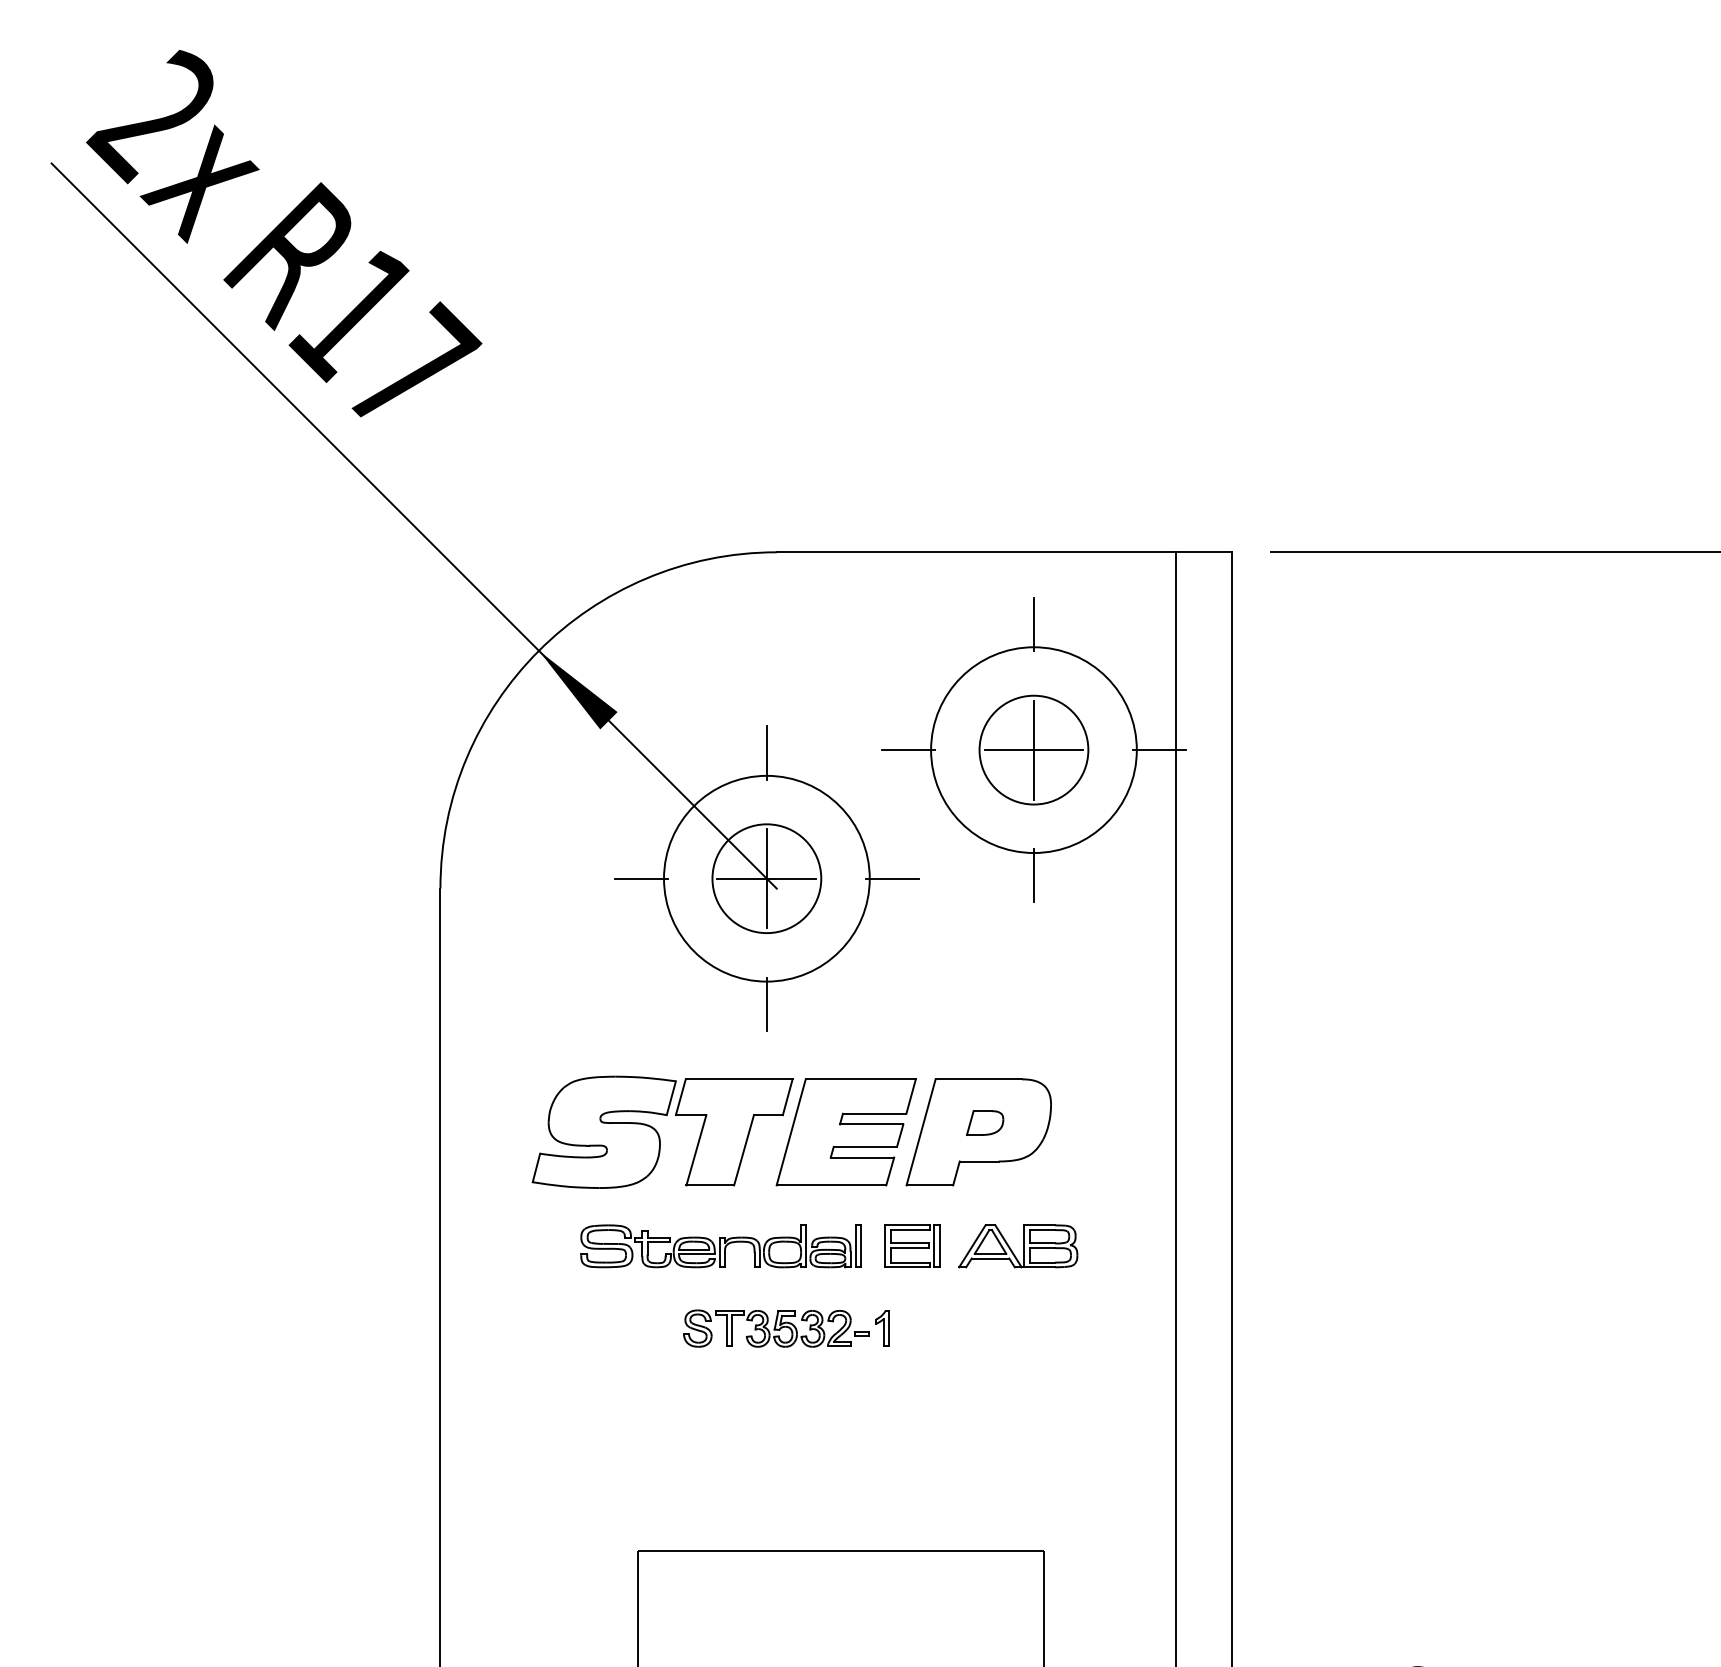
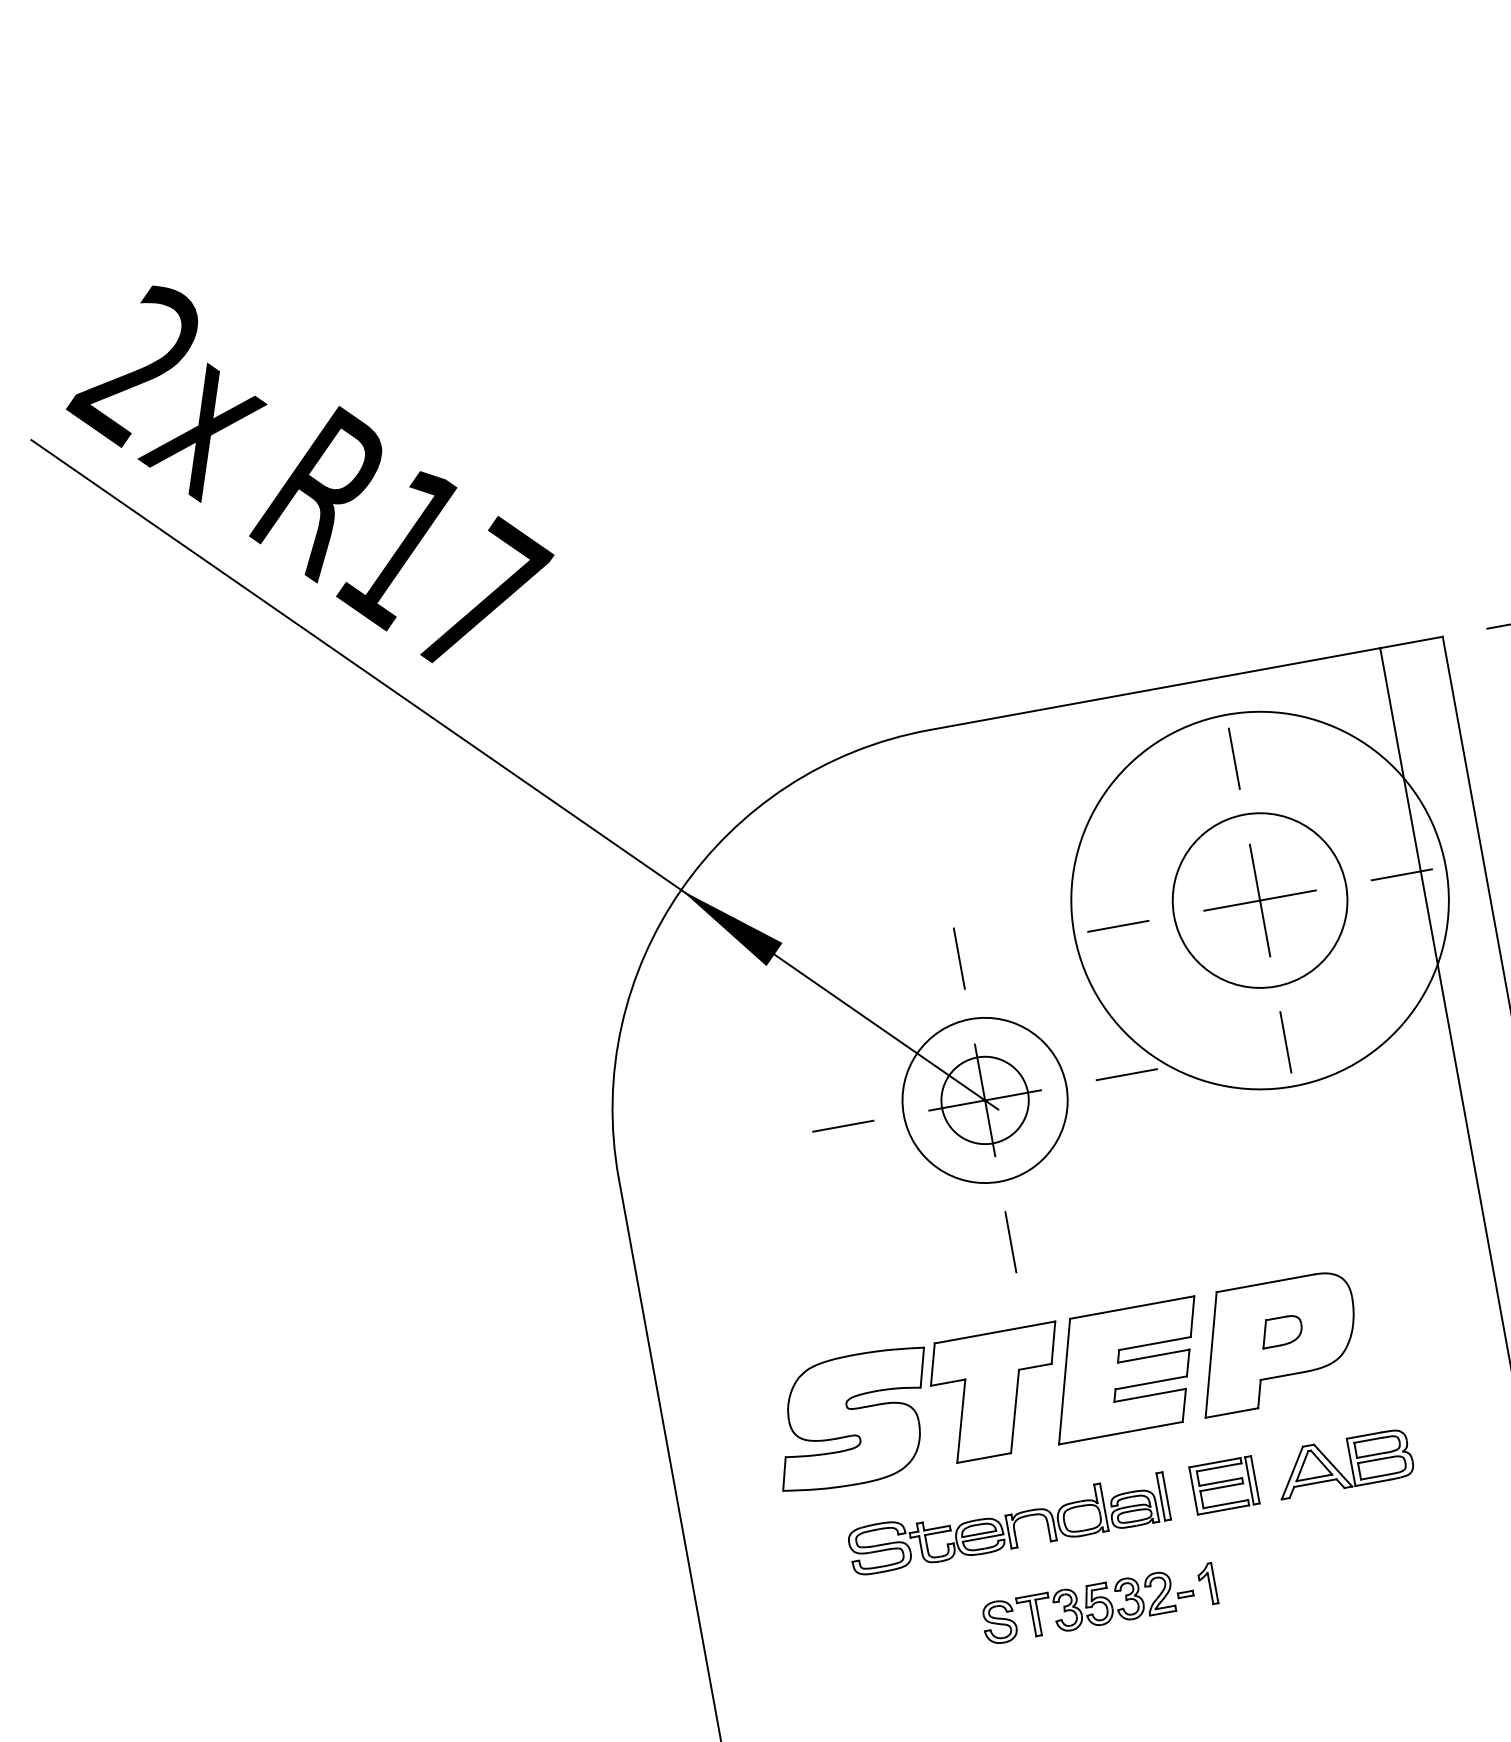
circle: (1033, 749) -> (1259, 899), size x1.4
circle: (1033, 750) -> (1259, 901), size x1.6
circle: (766, 878) -> (984, 1100), size x0.7
circle: (766, 878) -> (984, 1100), size x0.7

